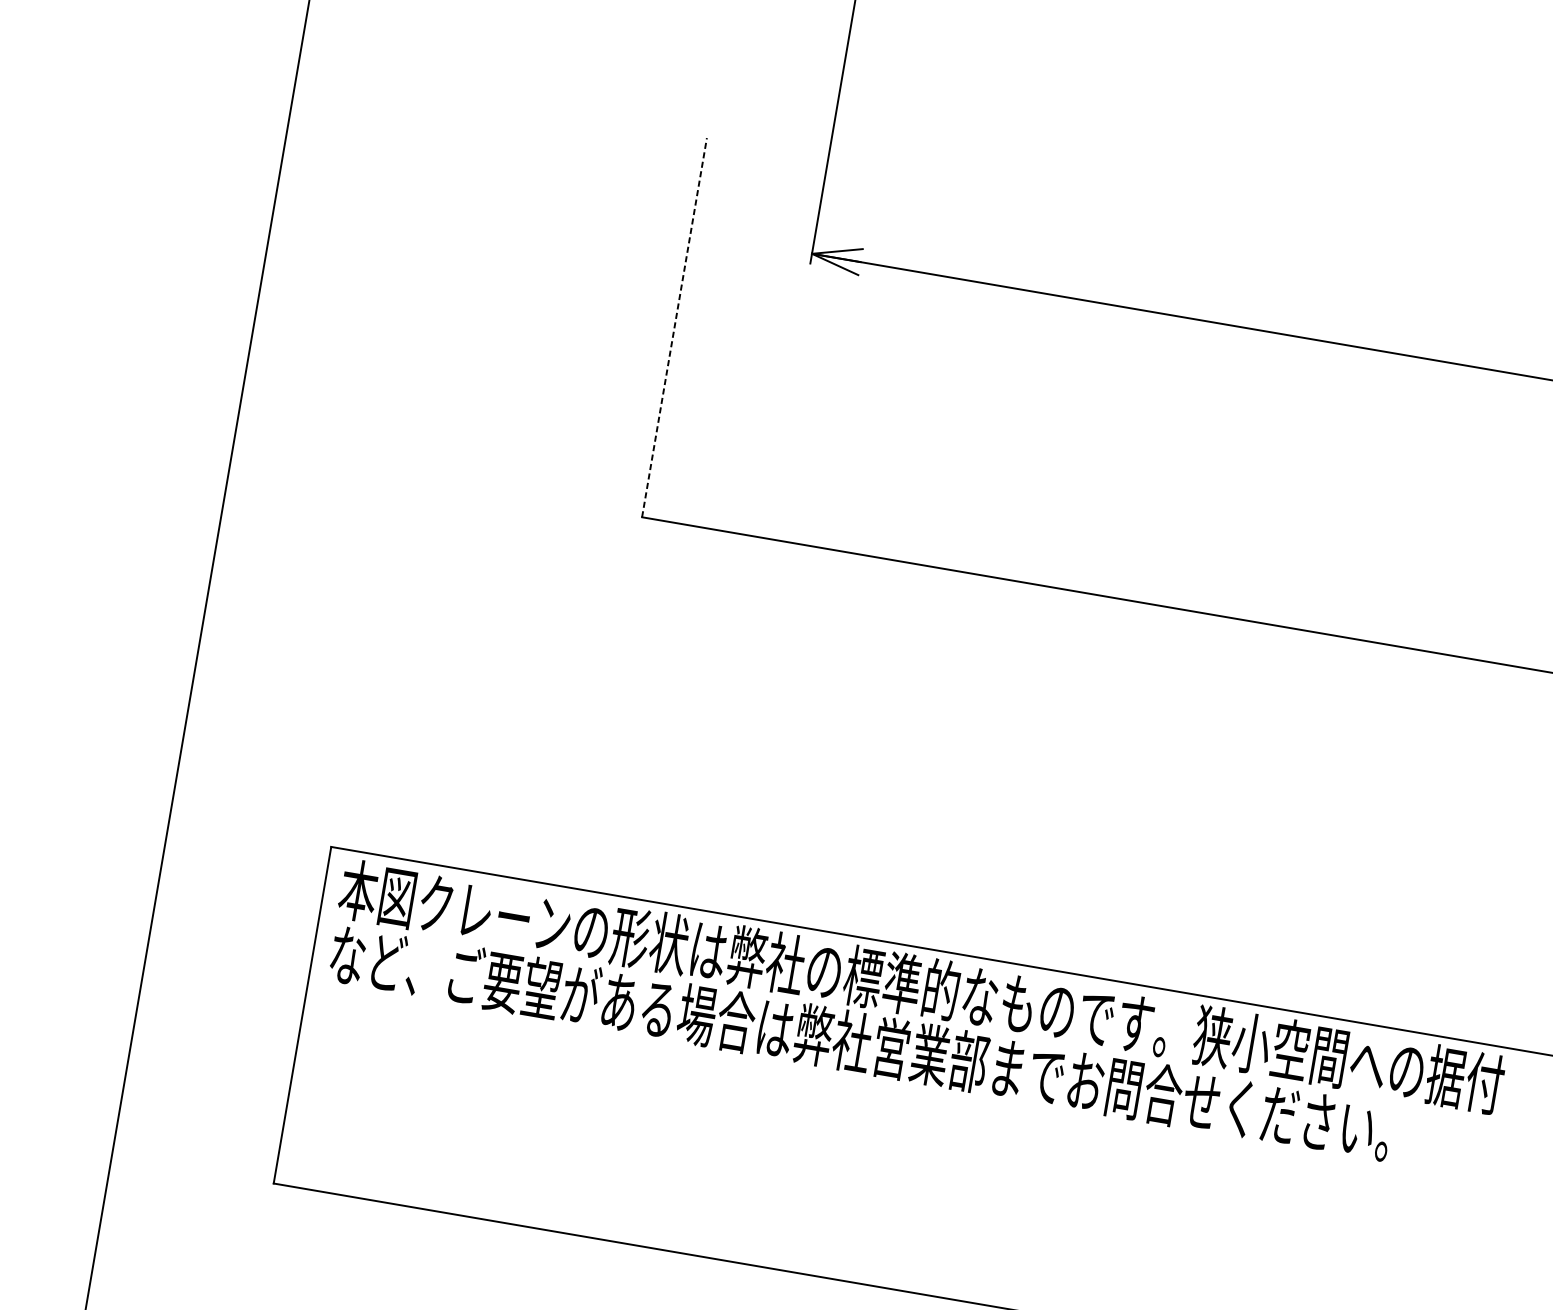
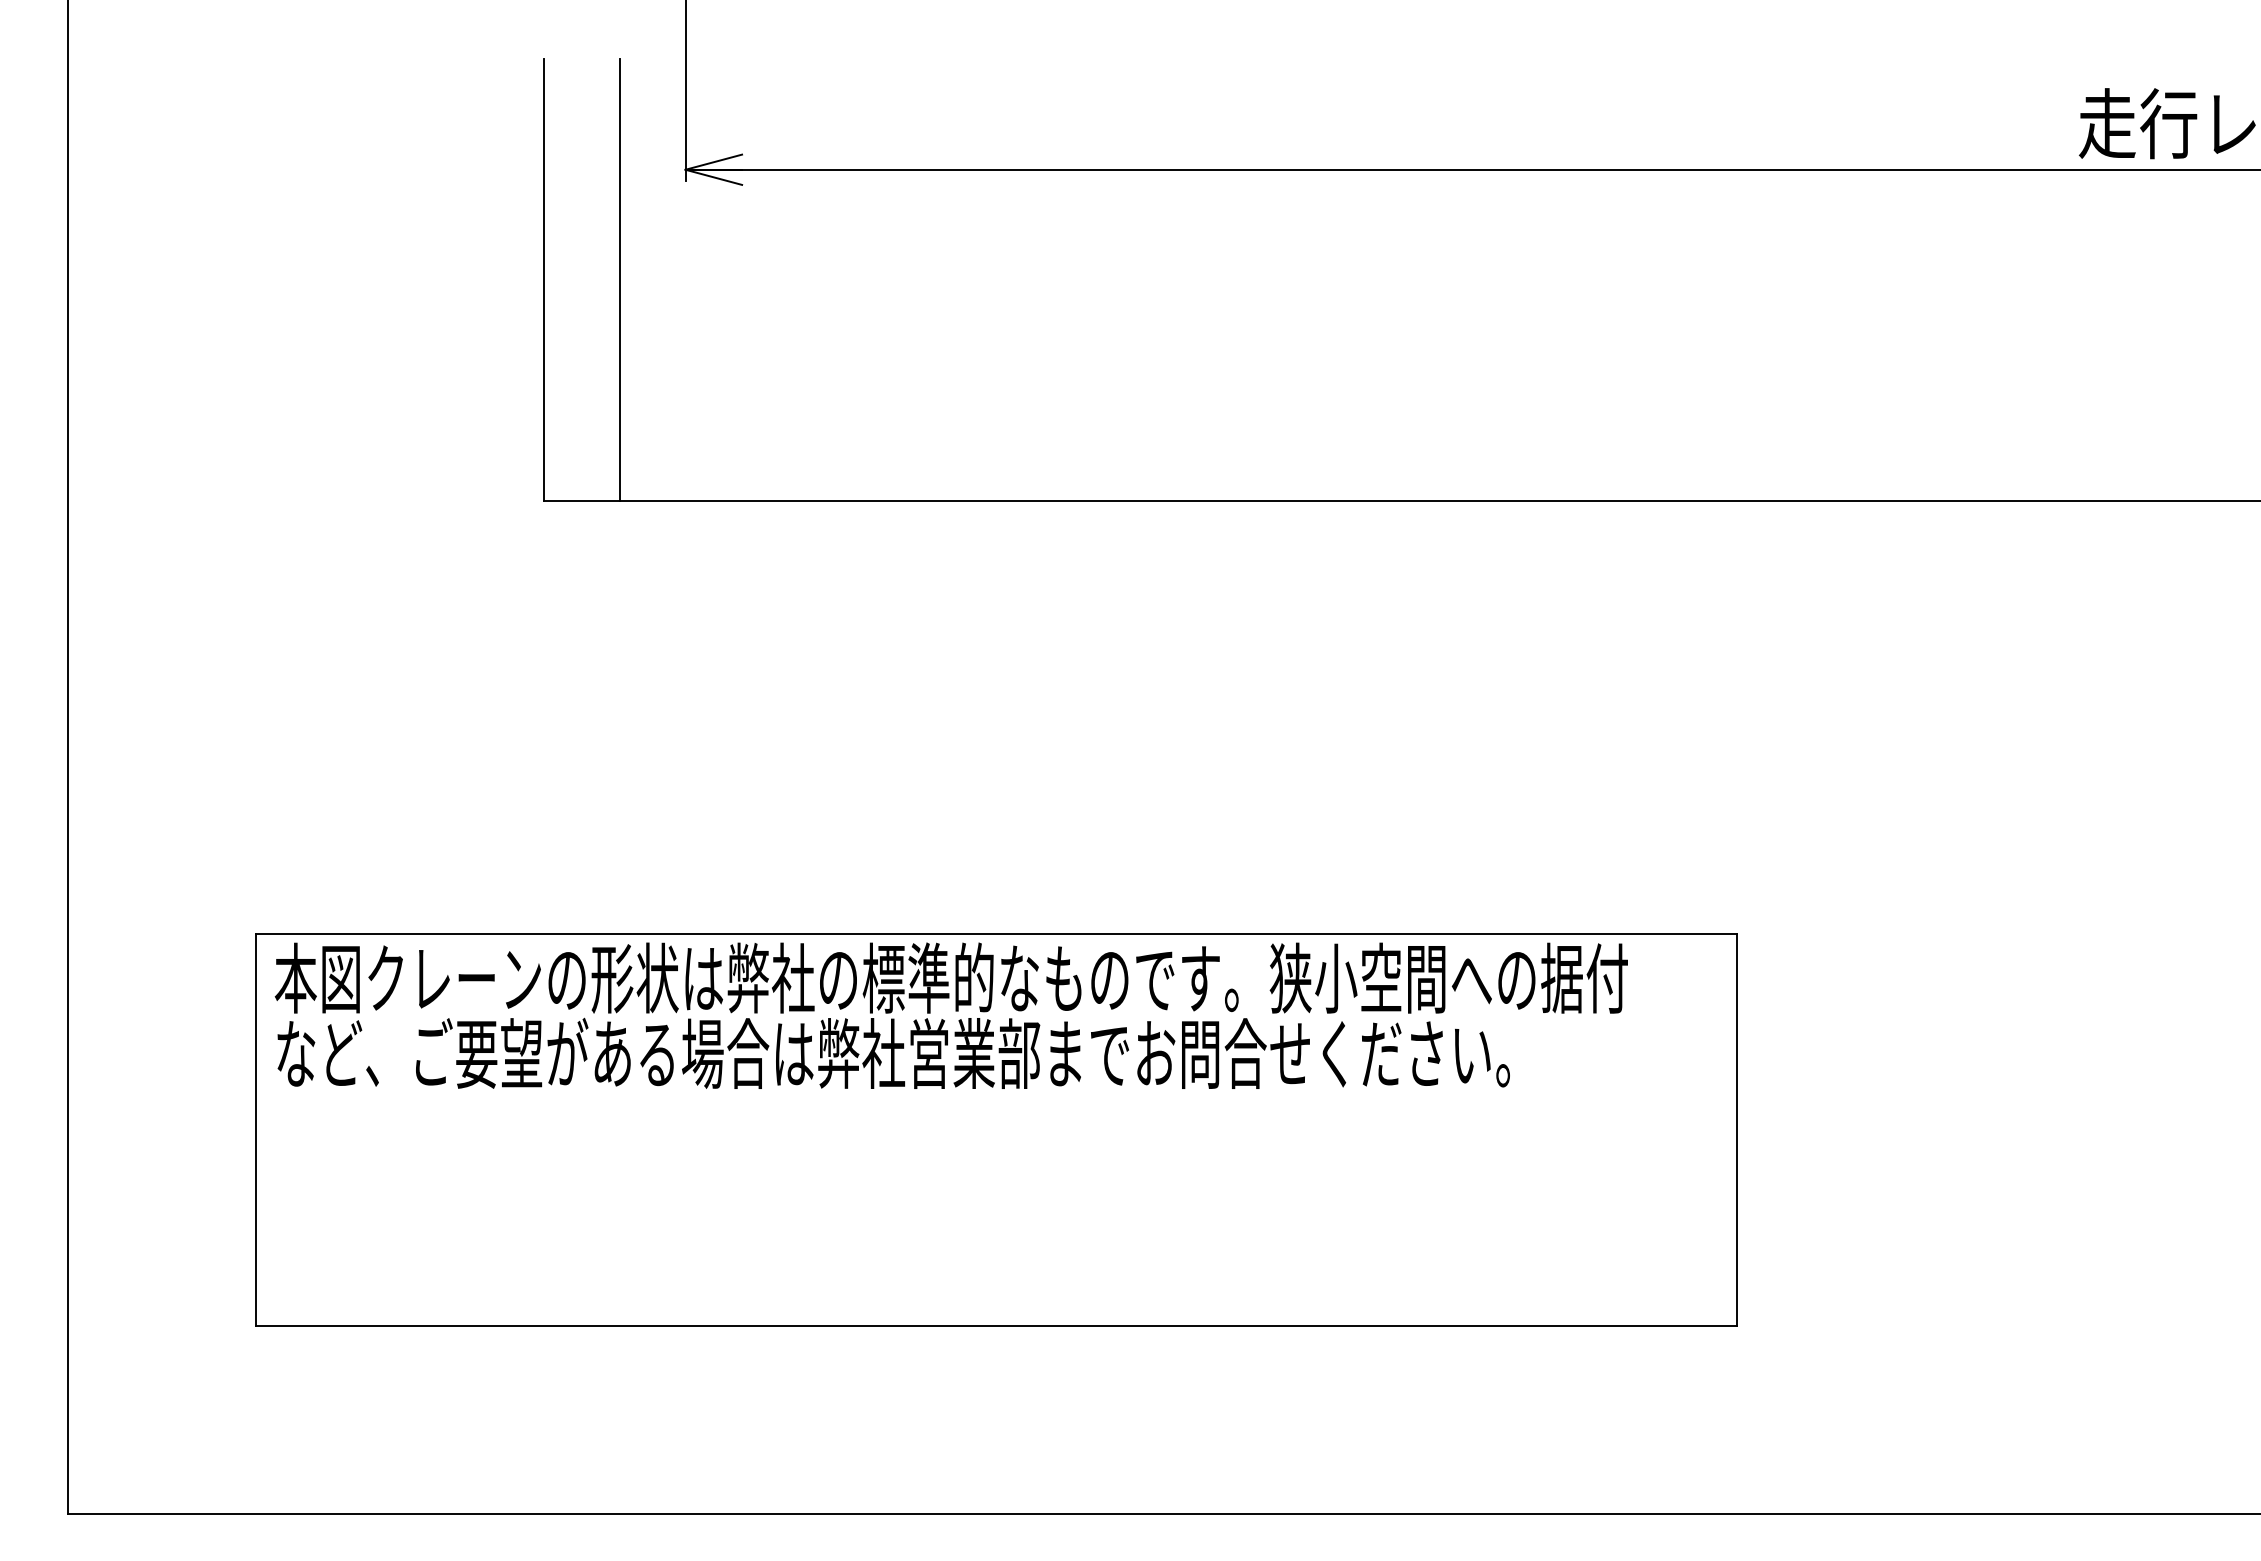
line: (674, 327) -> (544, 279), dashed -> solid
line: (739, 338) -> (619, 279), added

